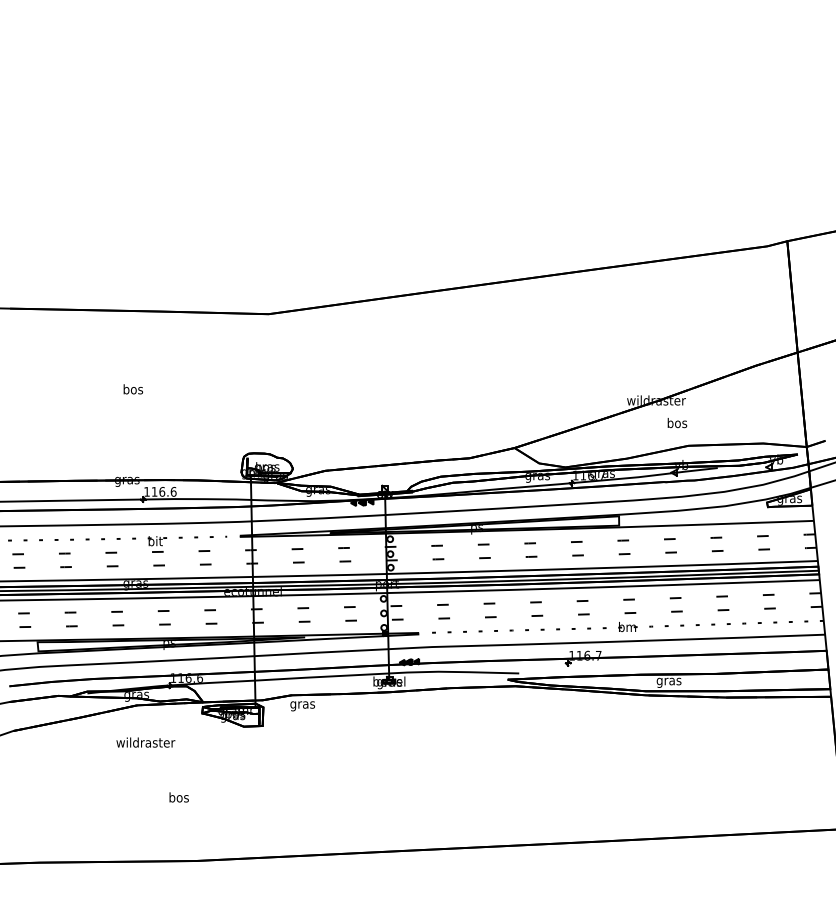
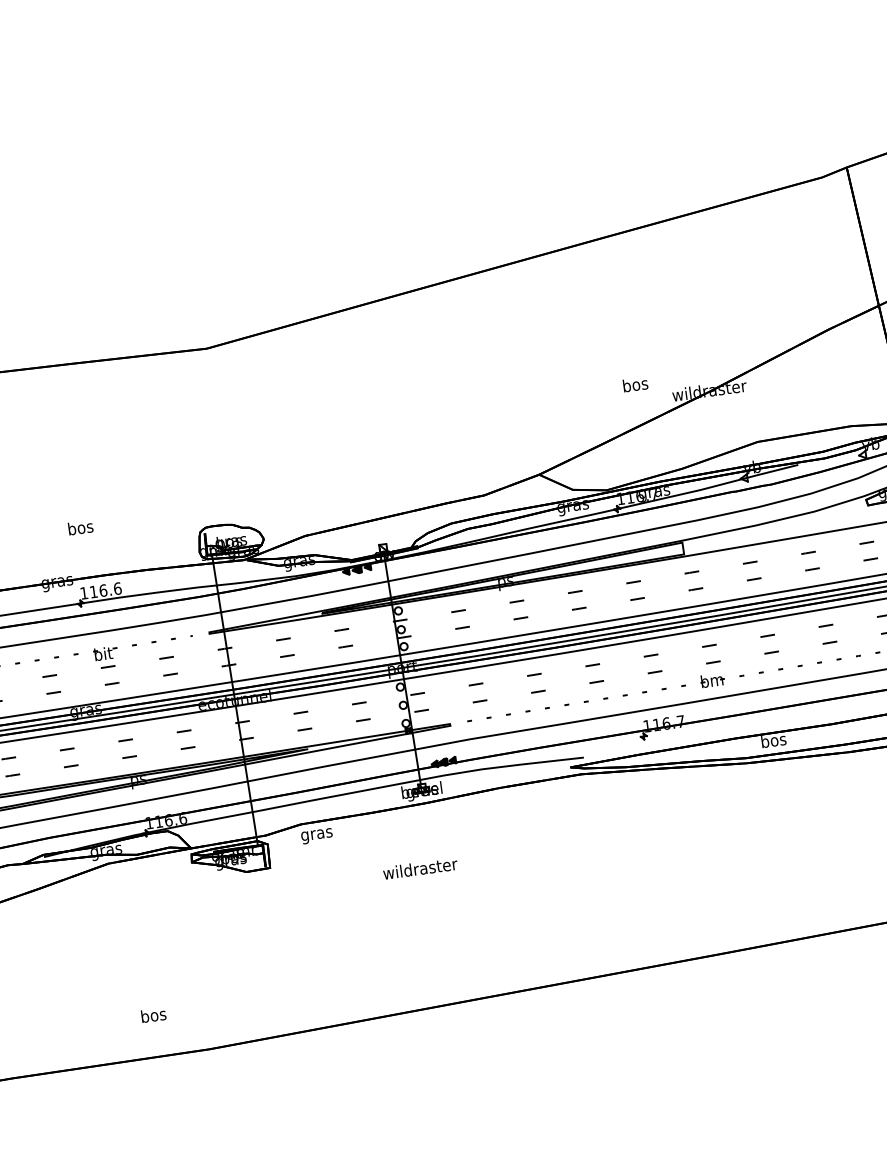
text: (132, 389) -> (79, 528), moved
text: (677, 423) -> (635, 385), moved
text: (668, 681) -> (773, 741), gras -> bos
text: (145, 742) -> (419, 868), moved
text: (178, 797) -> (152, 1015), moved

